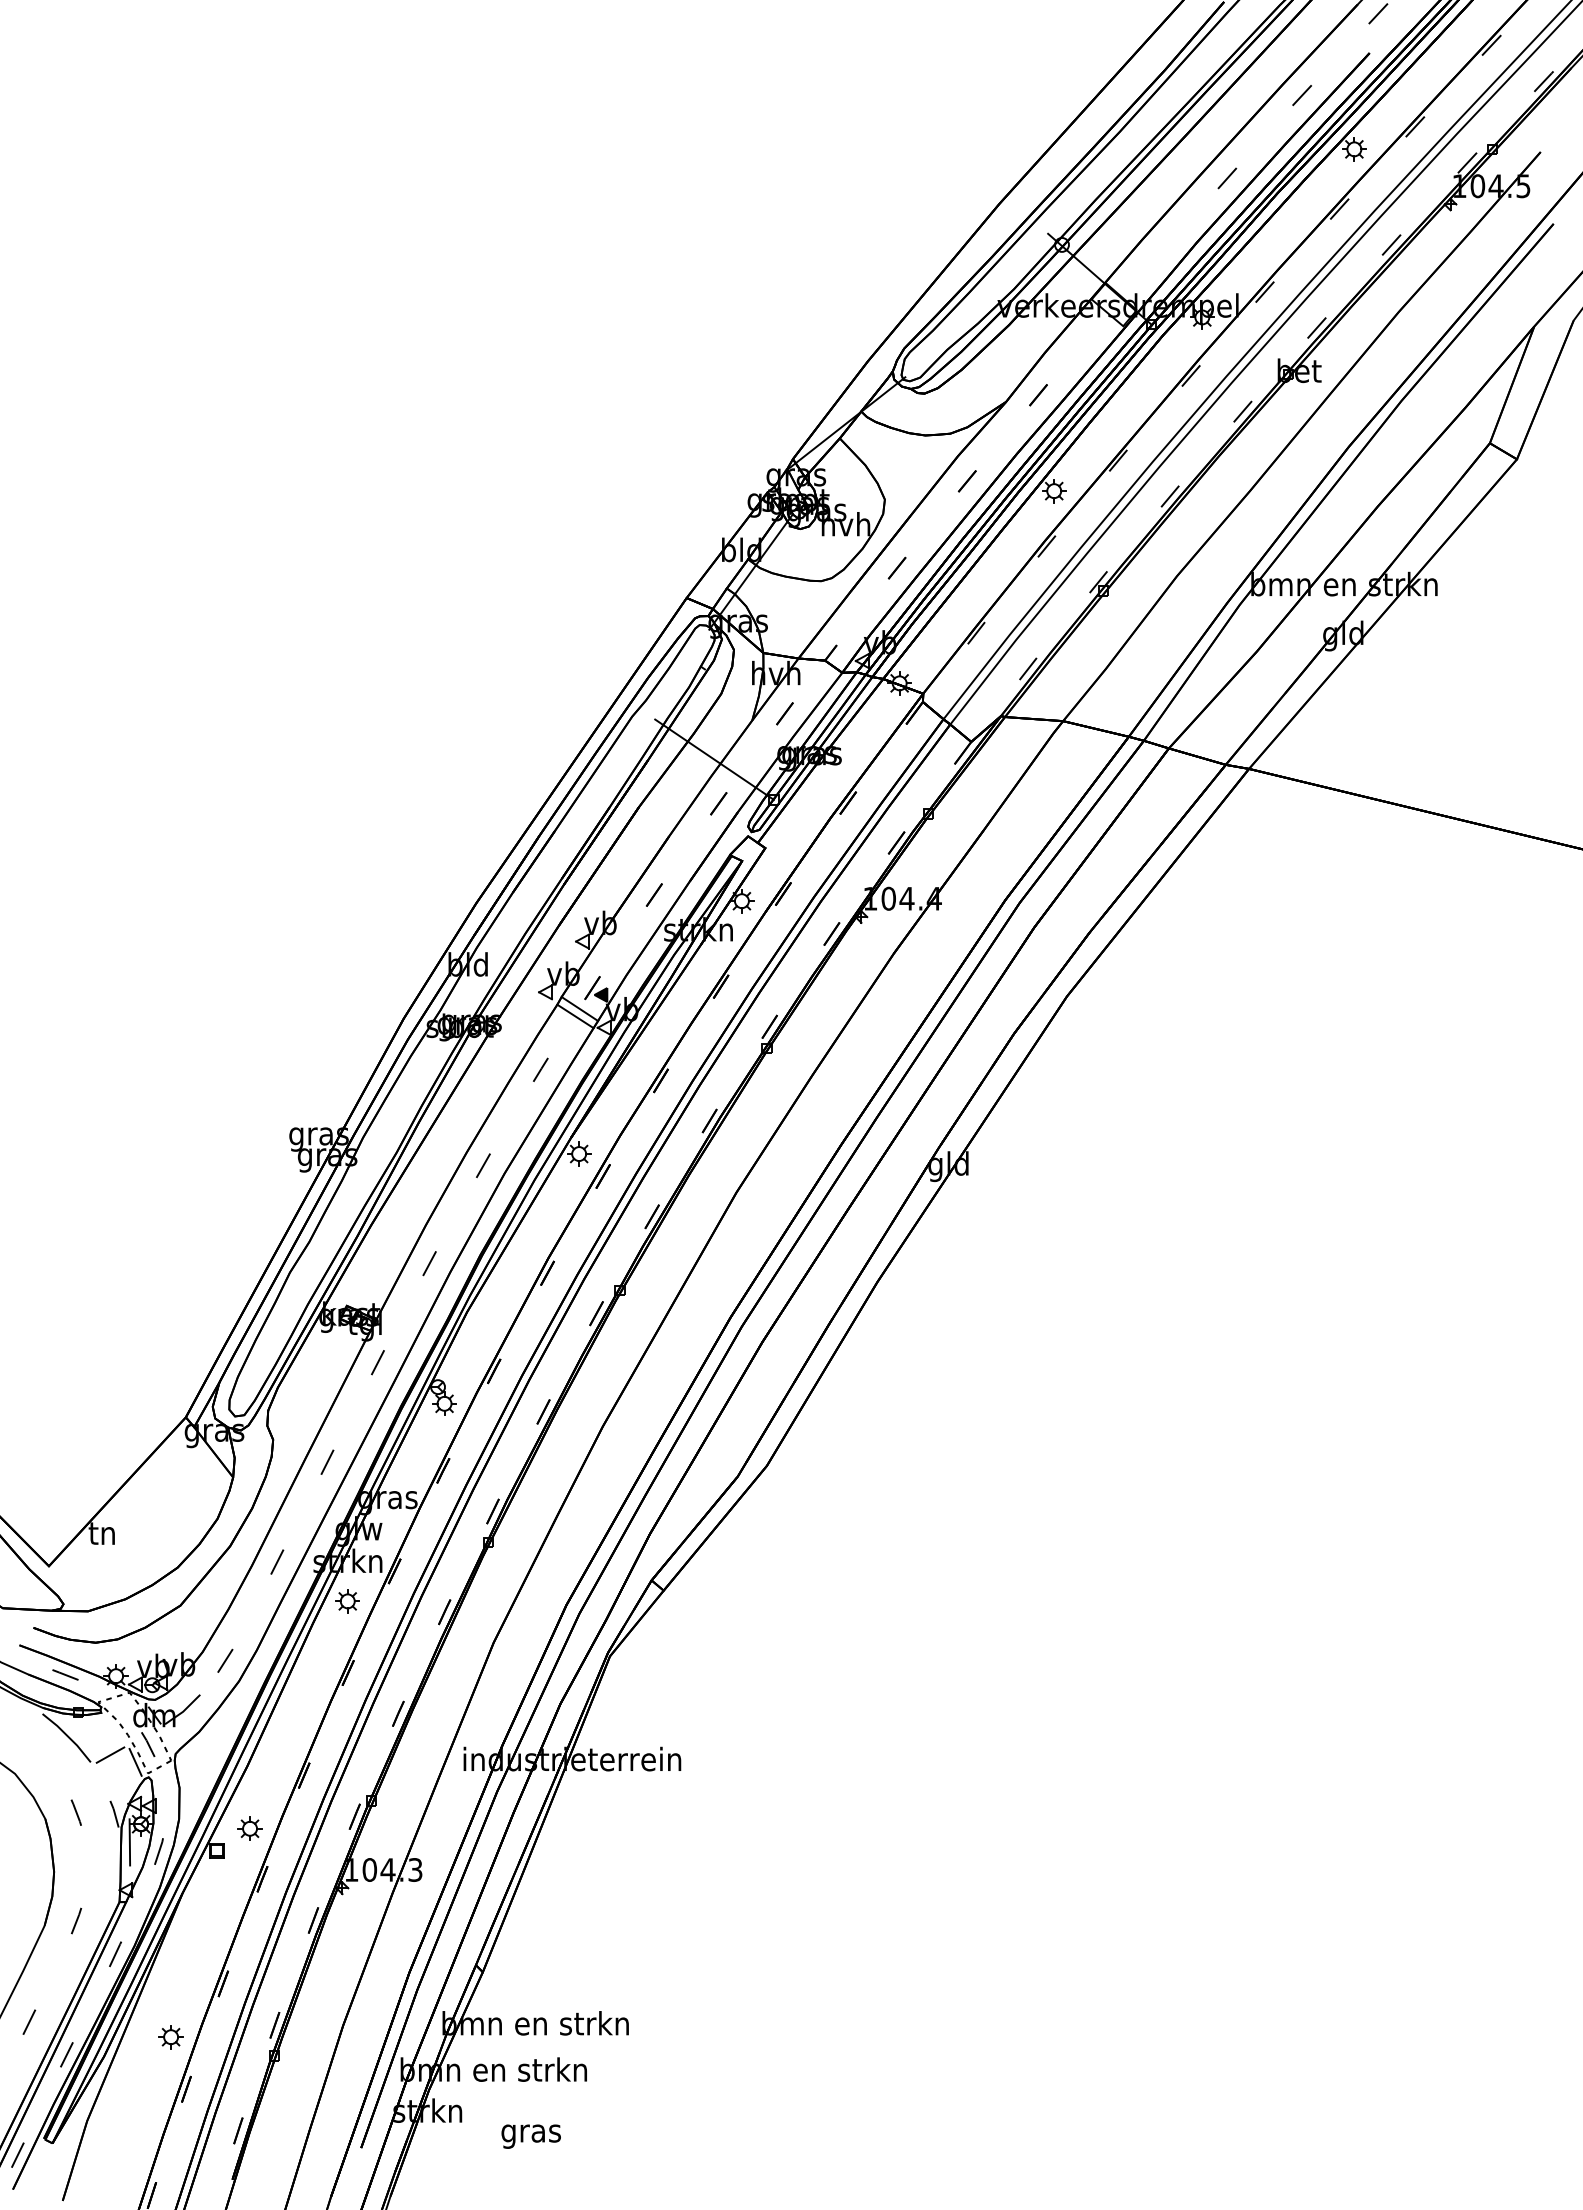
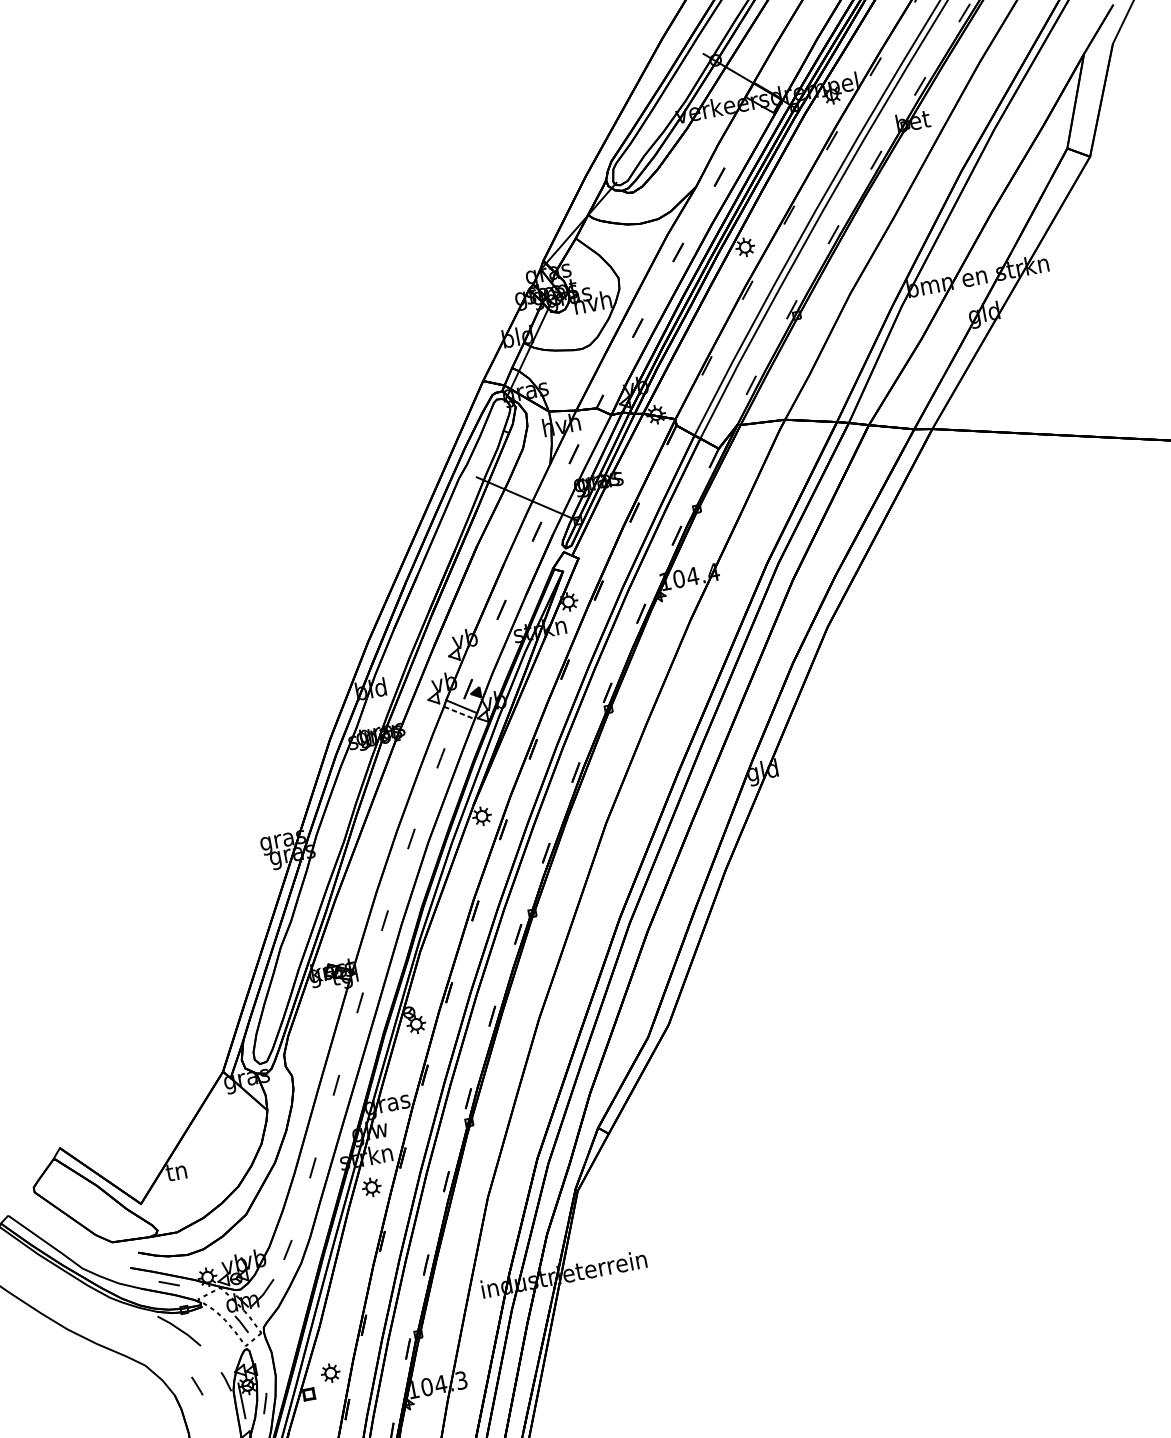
line: (575, 1016) -> (459, 713), solid -> dashed
line: (110, 1754) -> (214, 1337), removed
line: (135, 1761) -> (234, 1338), removed

